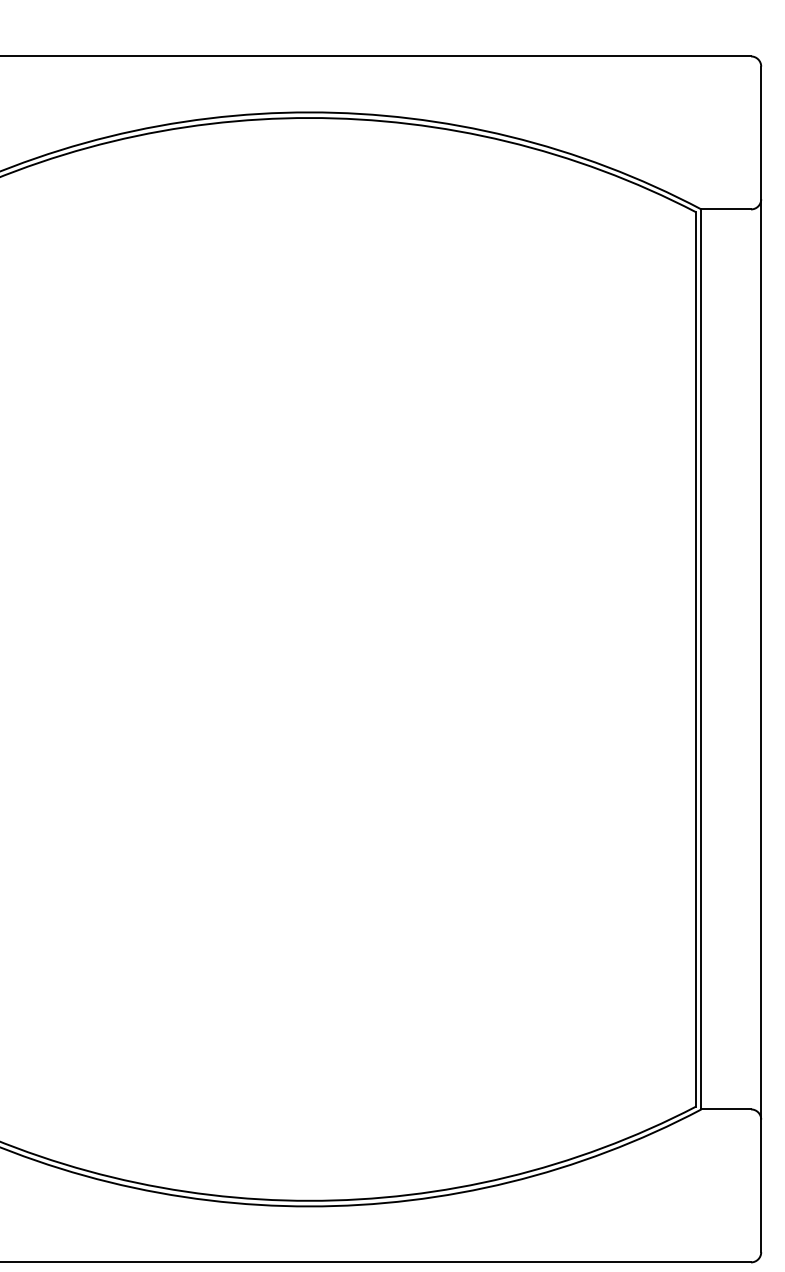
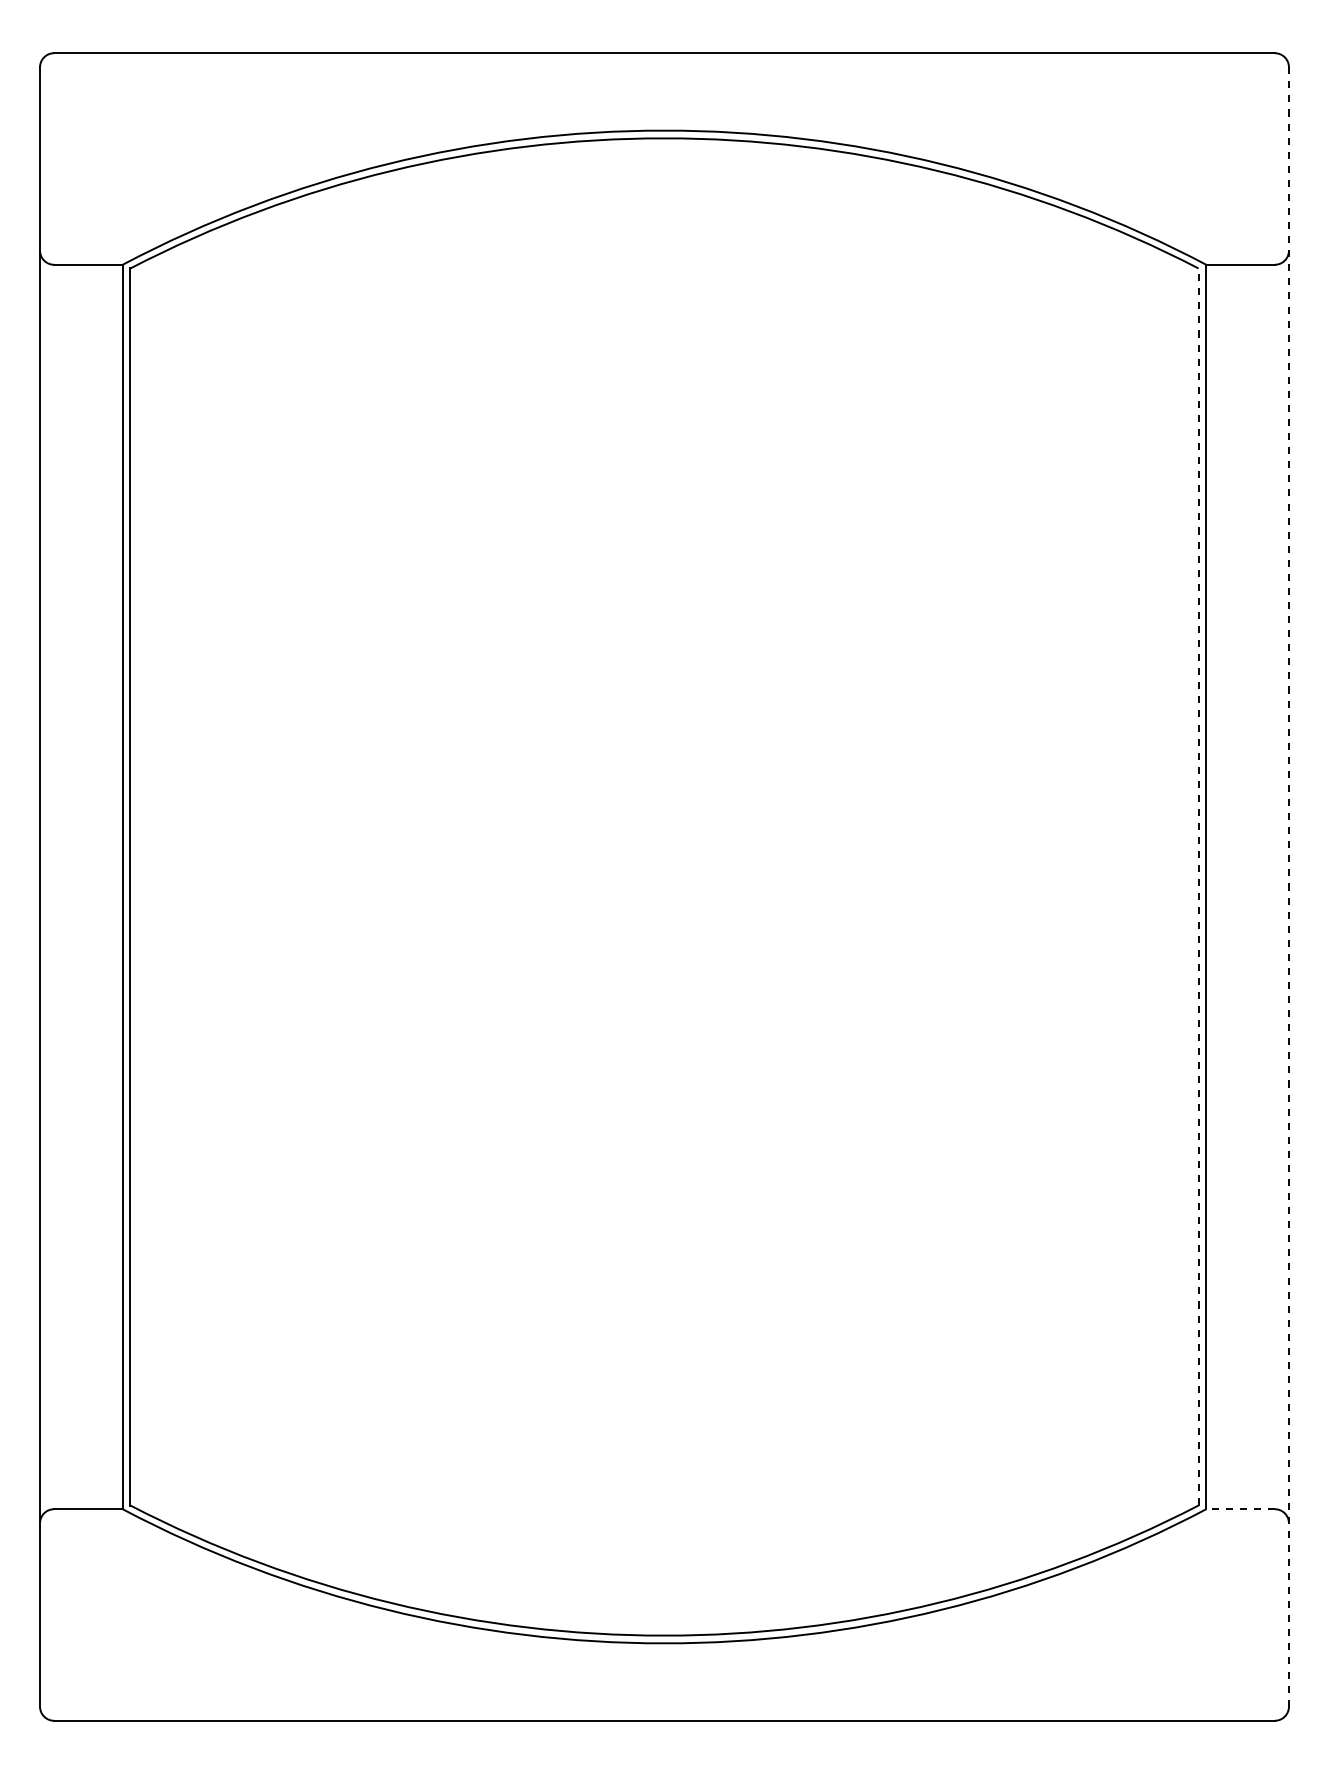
line: (695, 659) -> (1198, 886), solid -> dashed
line: (760, 659) -> (1288, 886), solid -> dashed
line: (726, 1109) -> (1240, 1509), solid -> dashed

